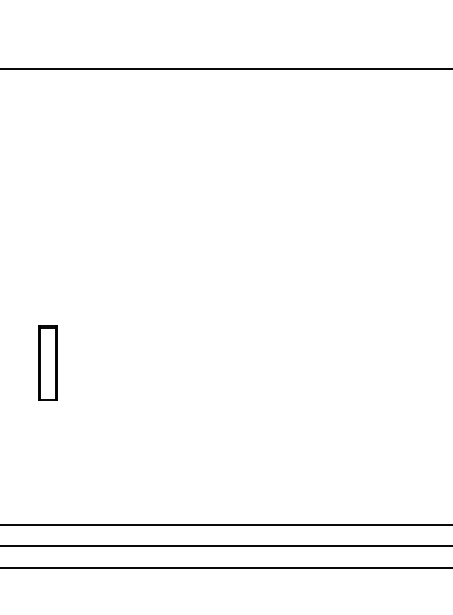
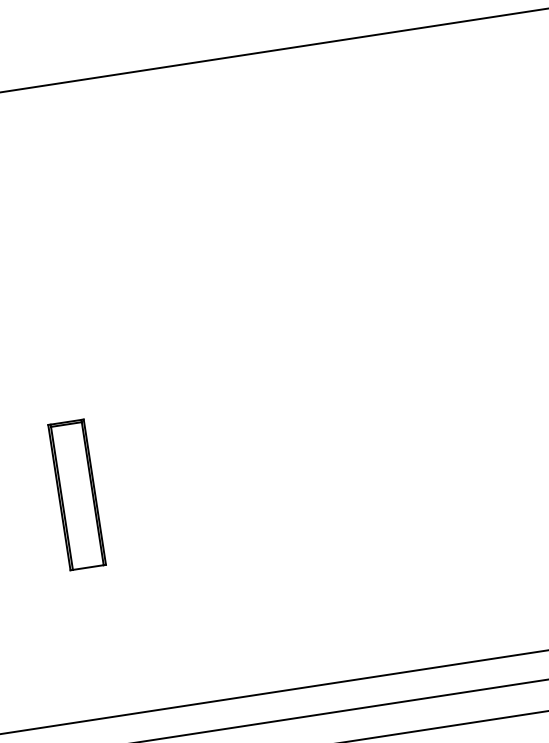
part: (47, 363) -> (76, 495), size x1.43

